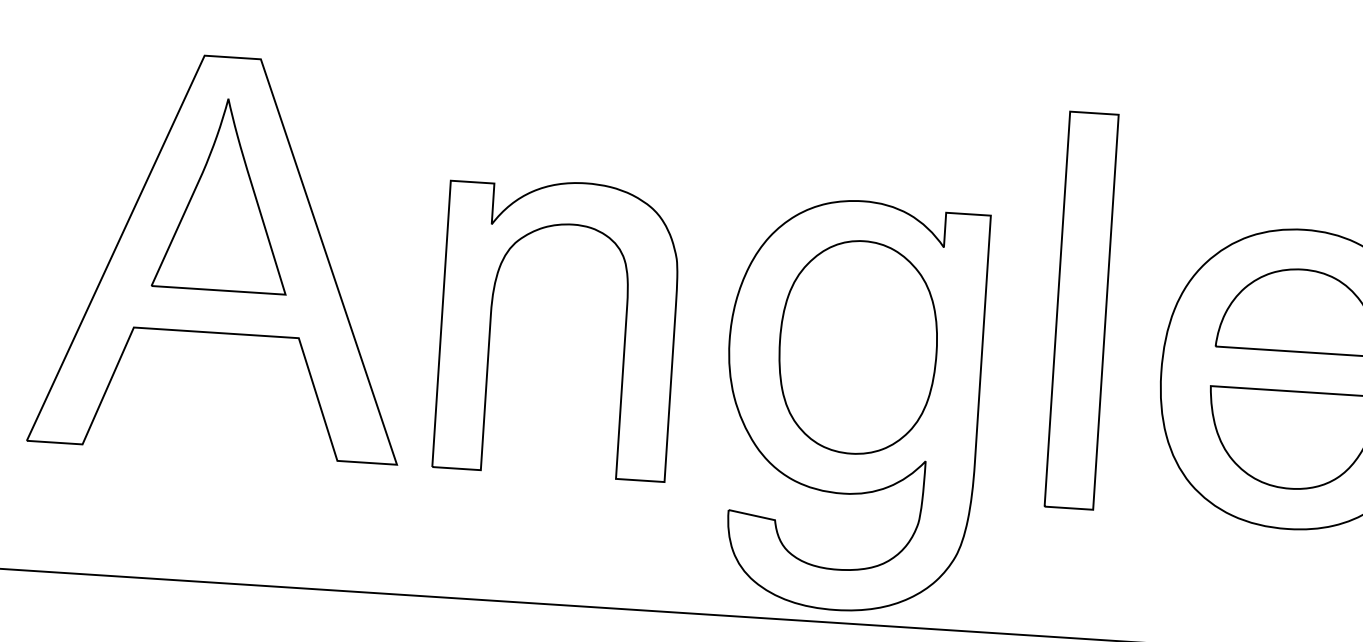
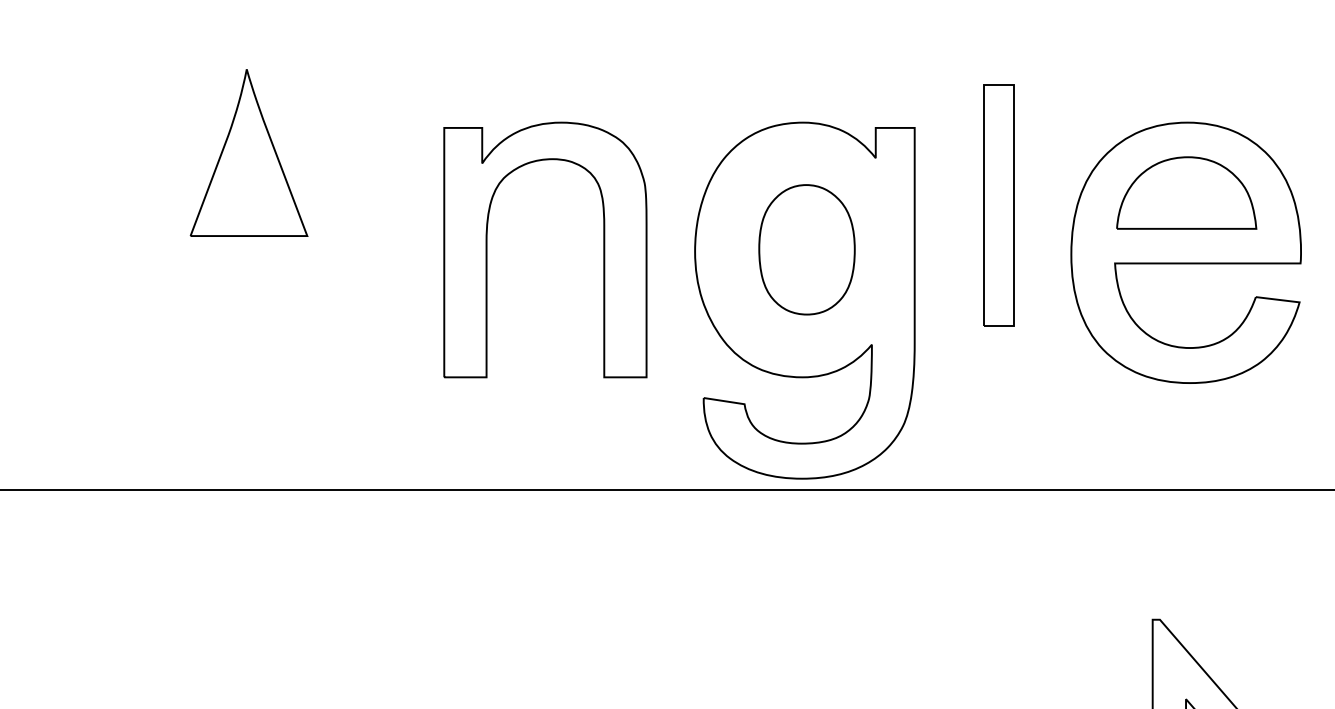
part: (224, 255) -> (252, 205), removed
part: (1081, 309) -> (998, 204), size x0.7
part: (857, 347) -> (806, 249), size x0.7

